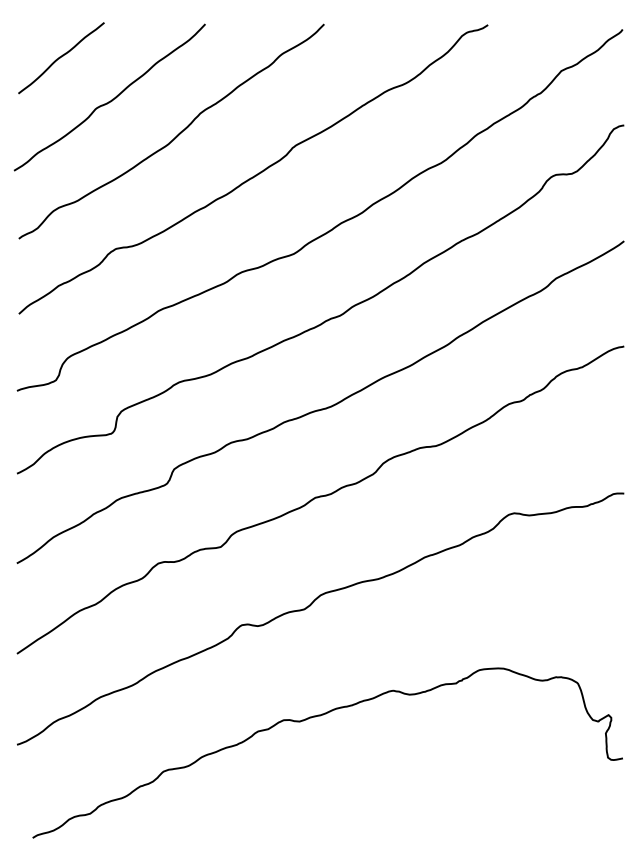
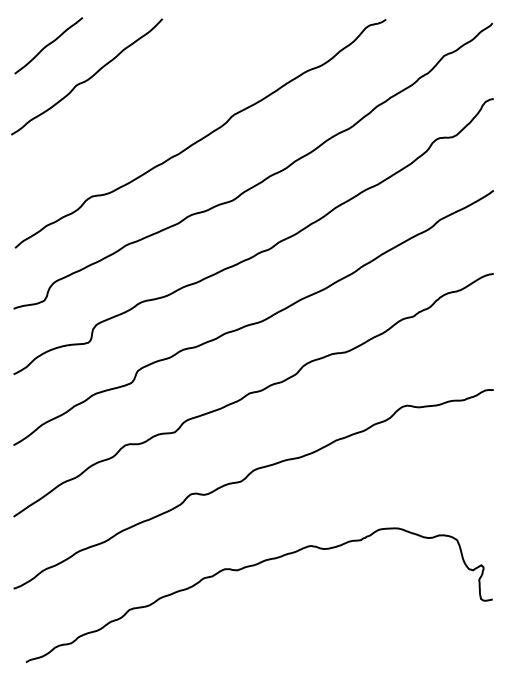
curve: (176, 135) -> (139, 106), removed

